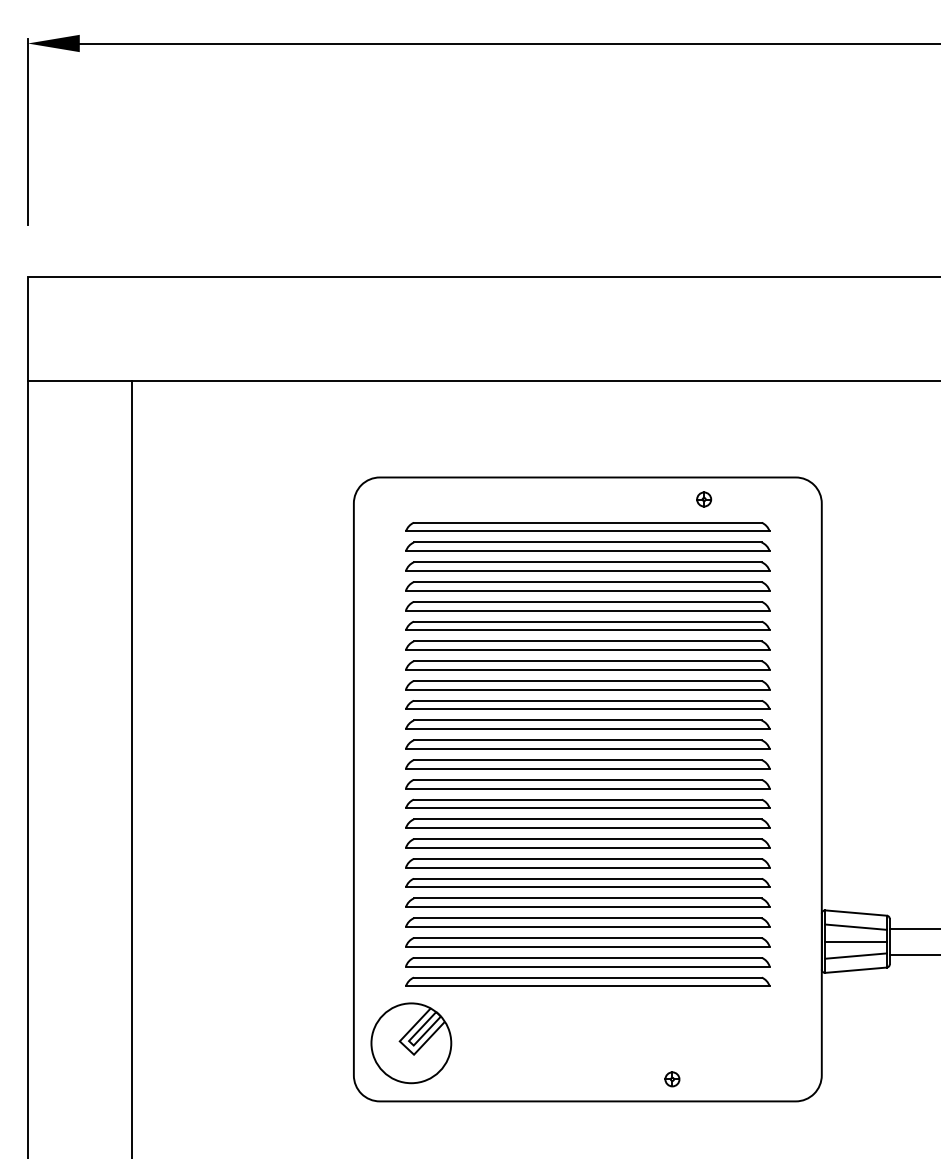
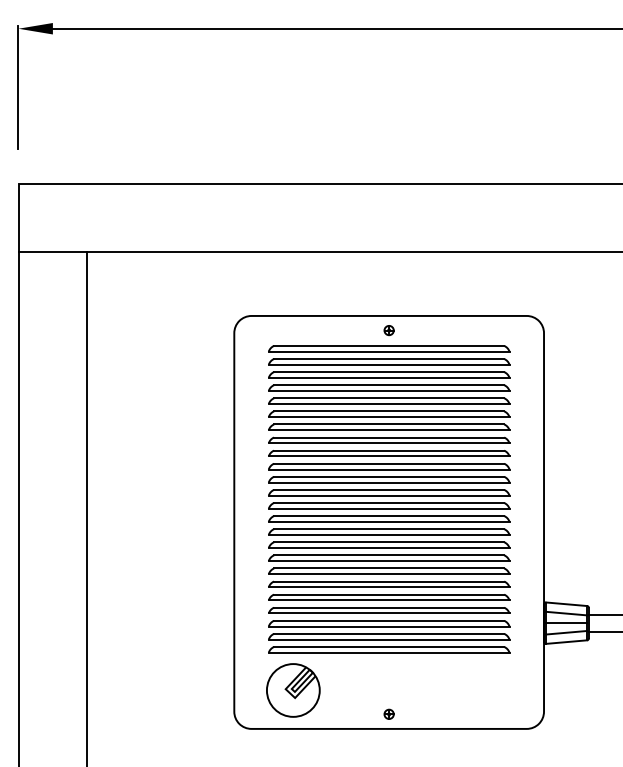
part: (703, 499) -> (388, 330), moved
part: (411, 1043) -> (293, 690), moved
part: (671, 1078) -> (388, 713), moved

